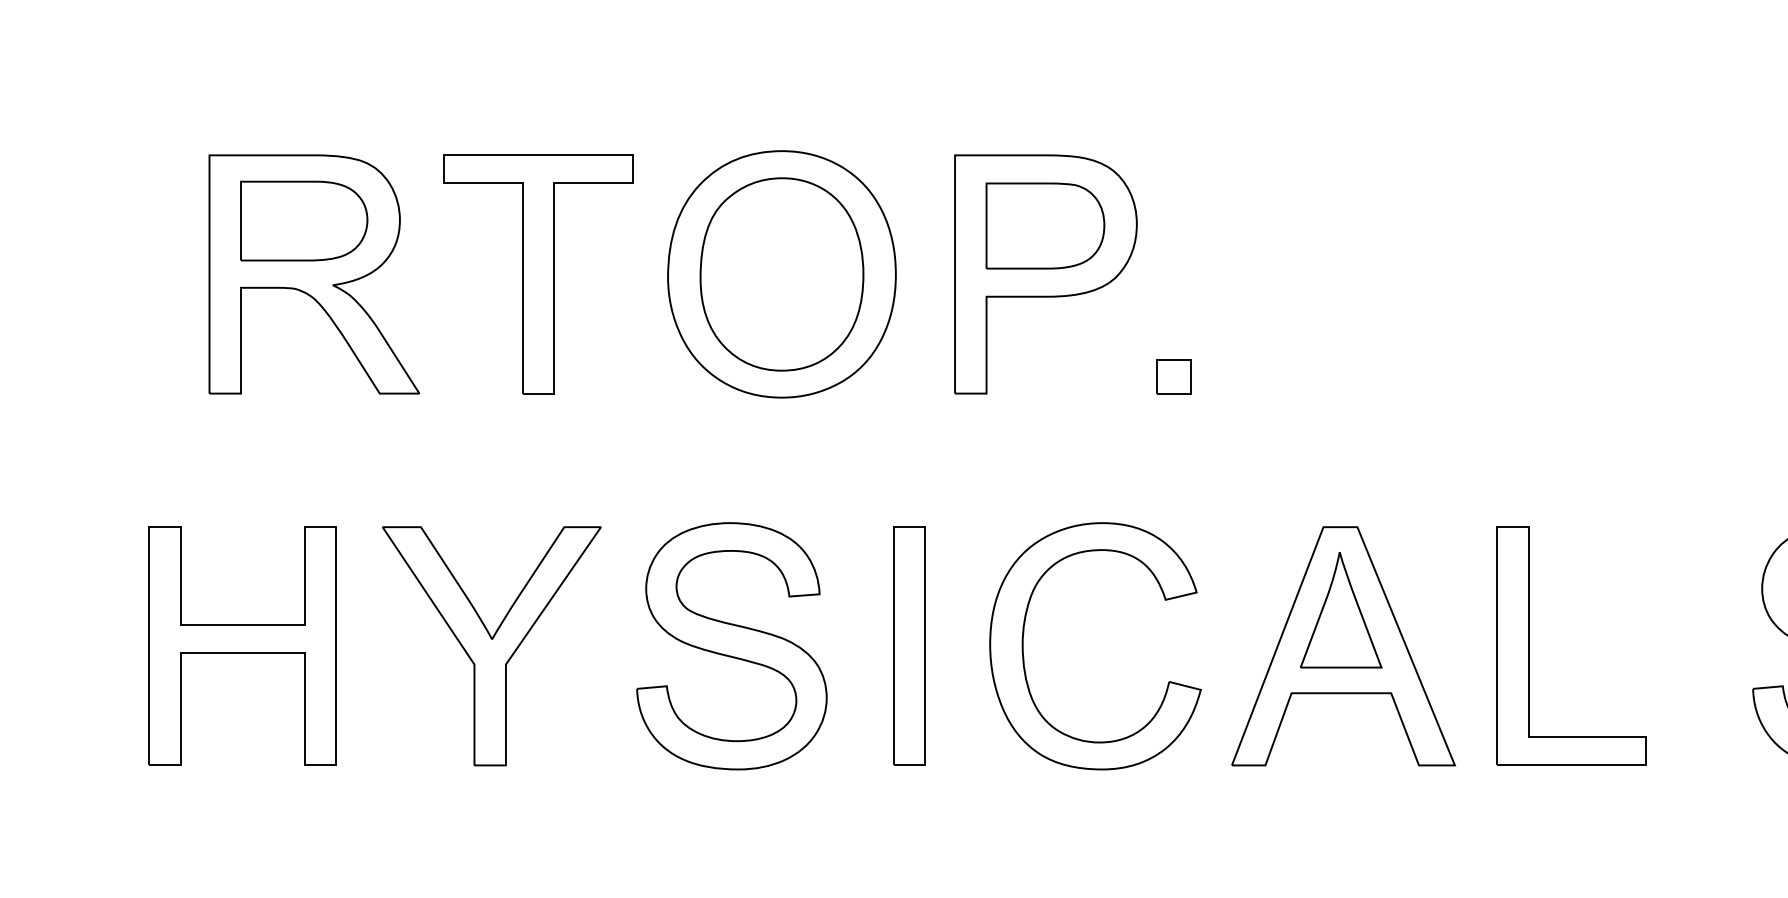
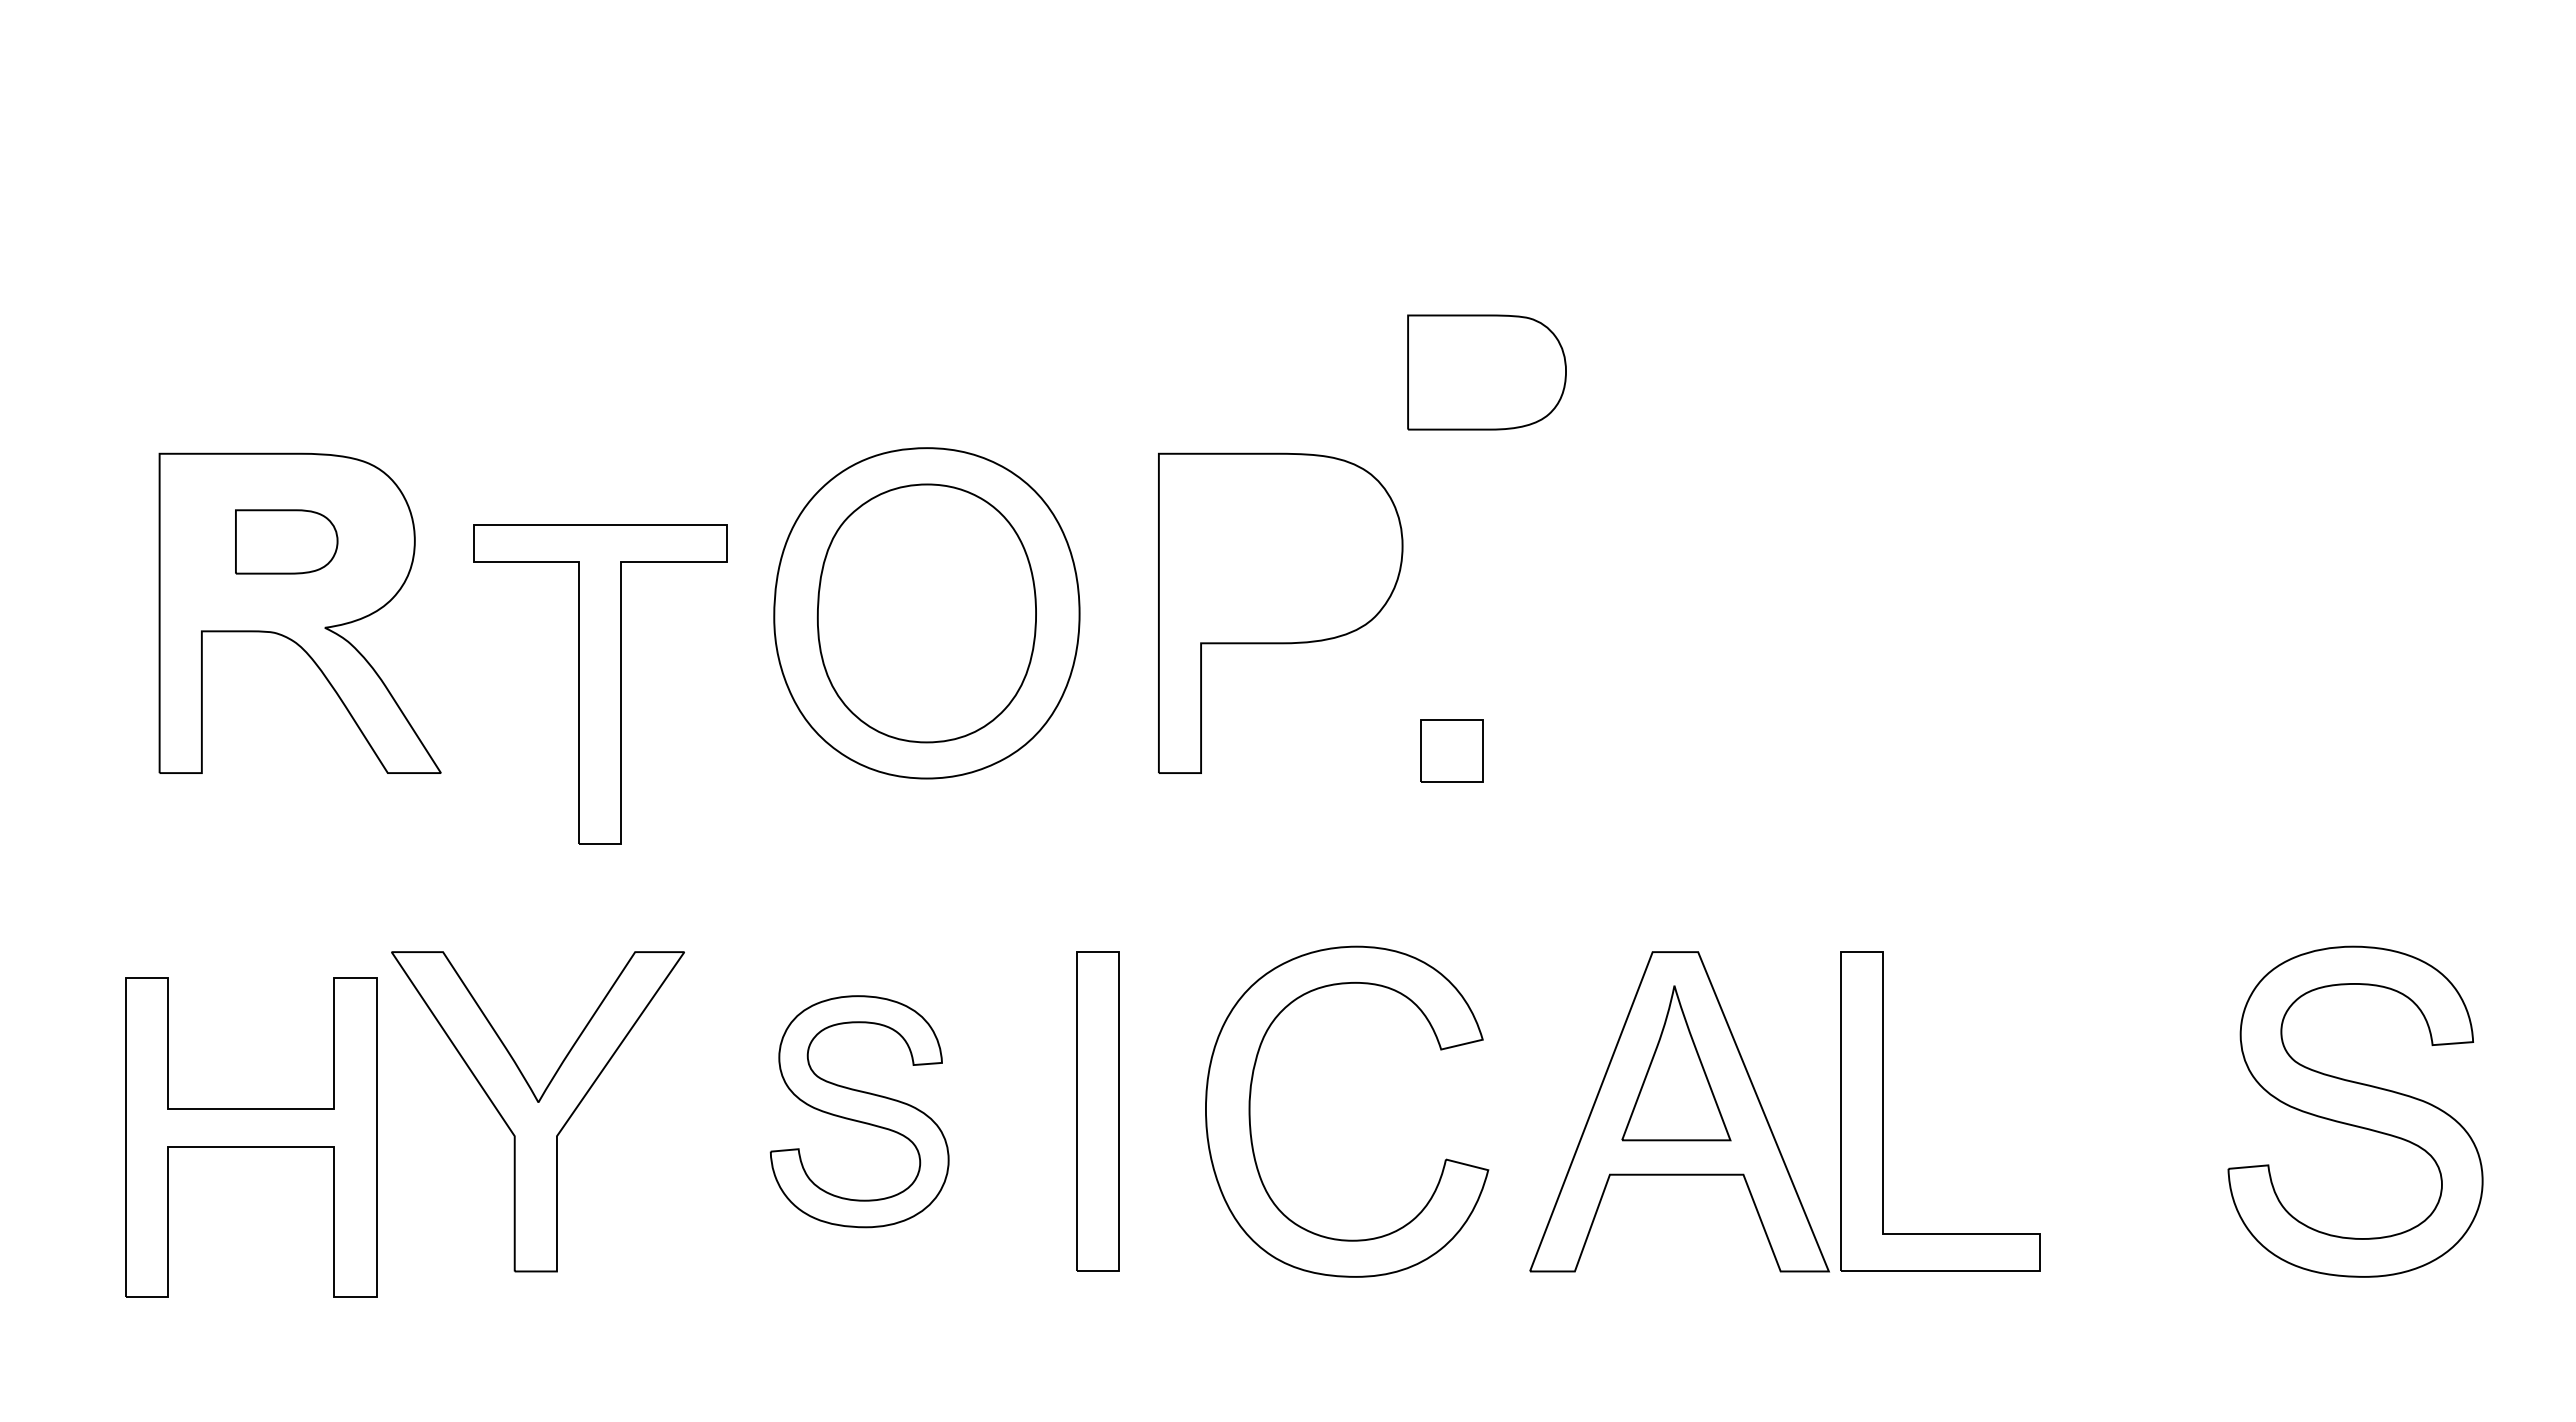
part: (304, 220) -> (286, 541), size x0.6
part: (1045, 226) -> (1486, 372), moved
part: (538, 274) -> (600, 684), moved
part: (1174, 376) -> (1452, 750), size x1.4
part: (242, 646) -> (251, 1137), moved
part: (731, 646) -> (859, 1111), size x0.7
part: (1529, 646) -> (1883, 1111), moved

